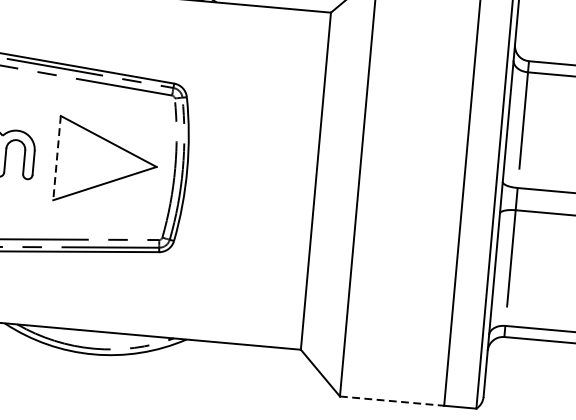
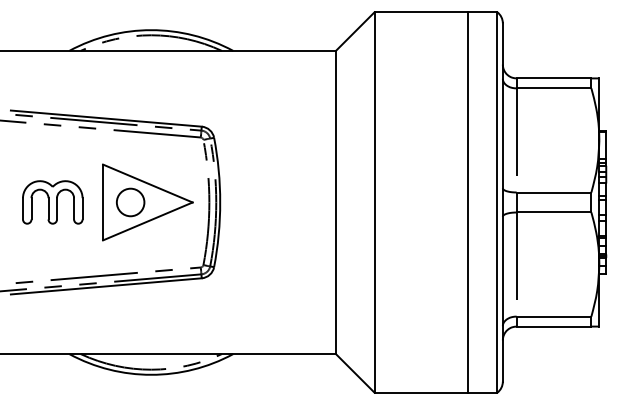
line: (57, 158) -> (103, 202), dashed -> solid
circle: (87, 160) -> (130, 202), added
line: (392, 400) -> (421, 392), dashed -> solid

